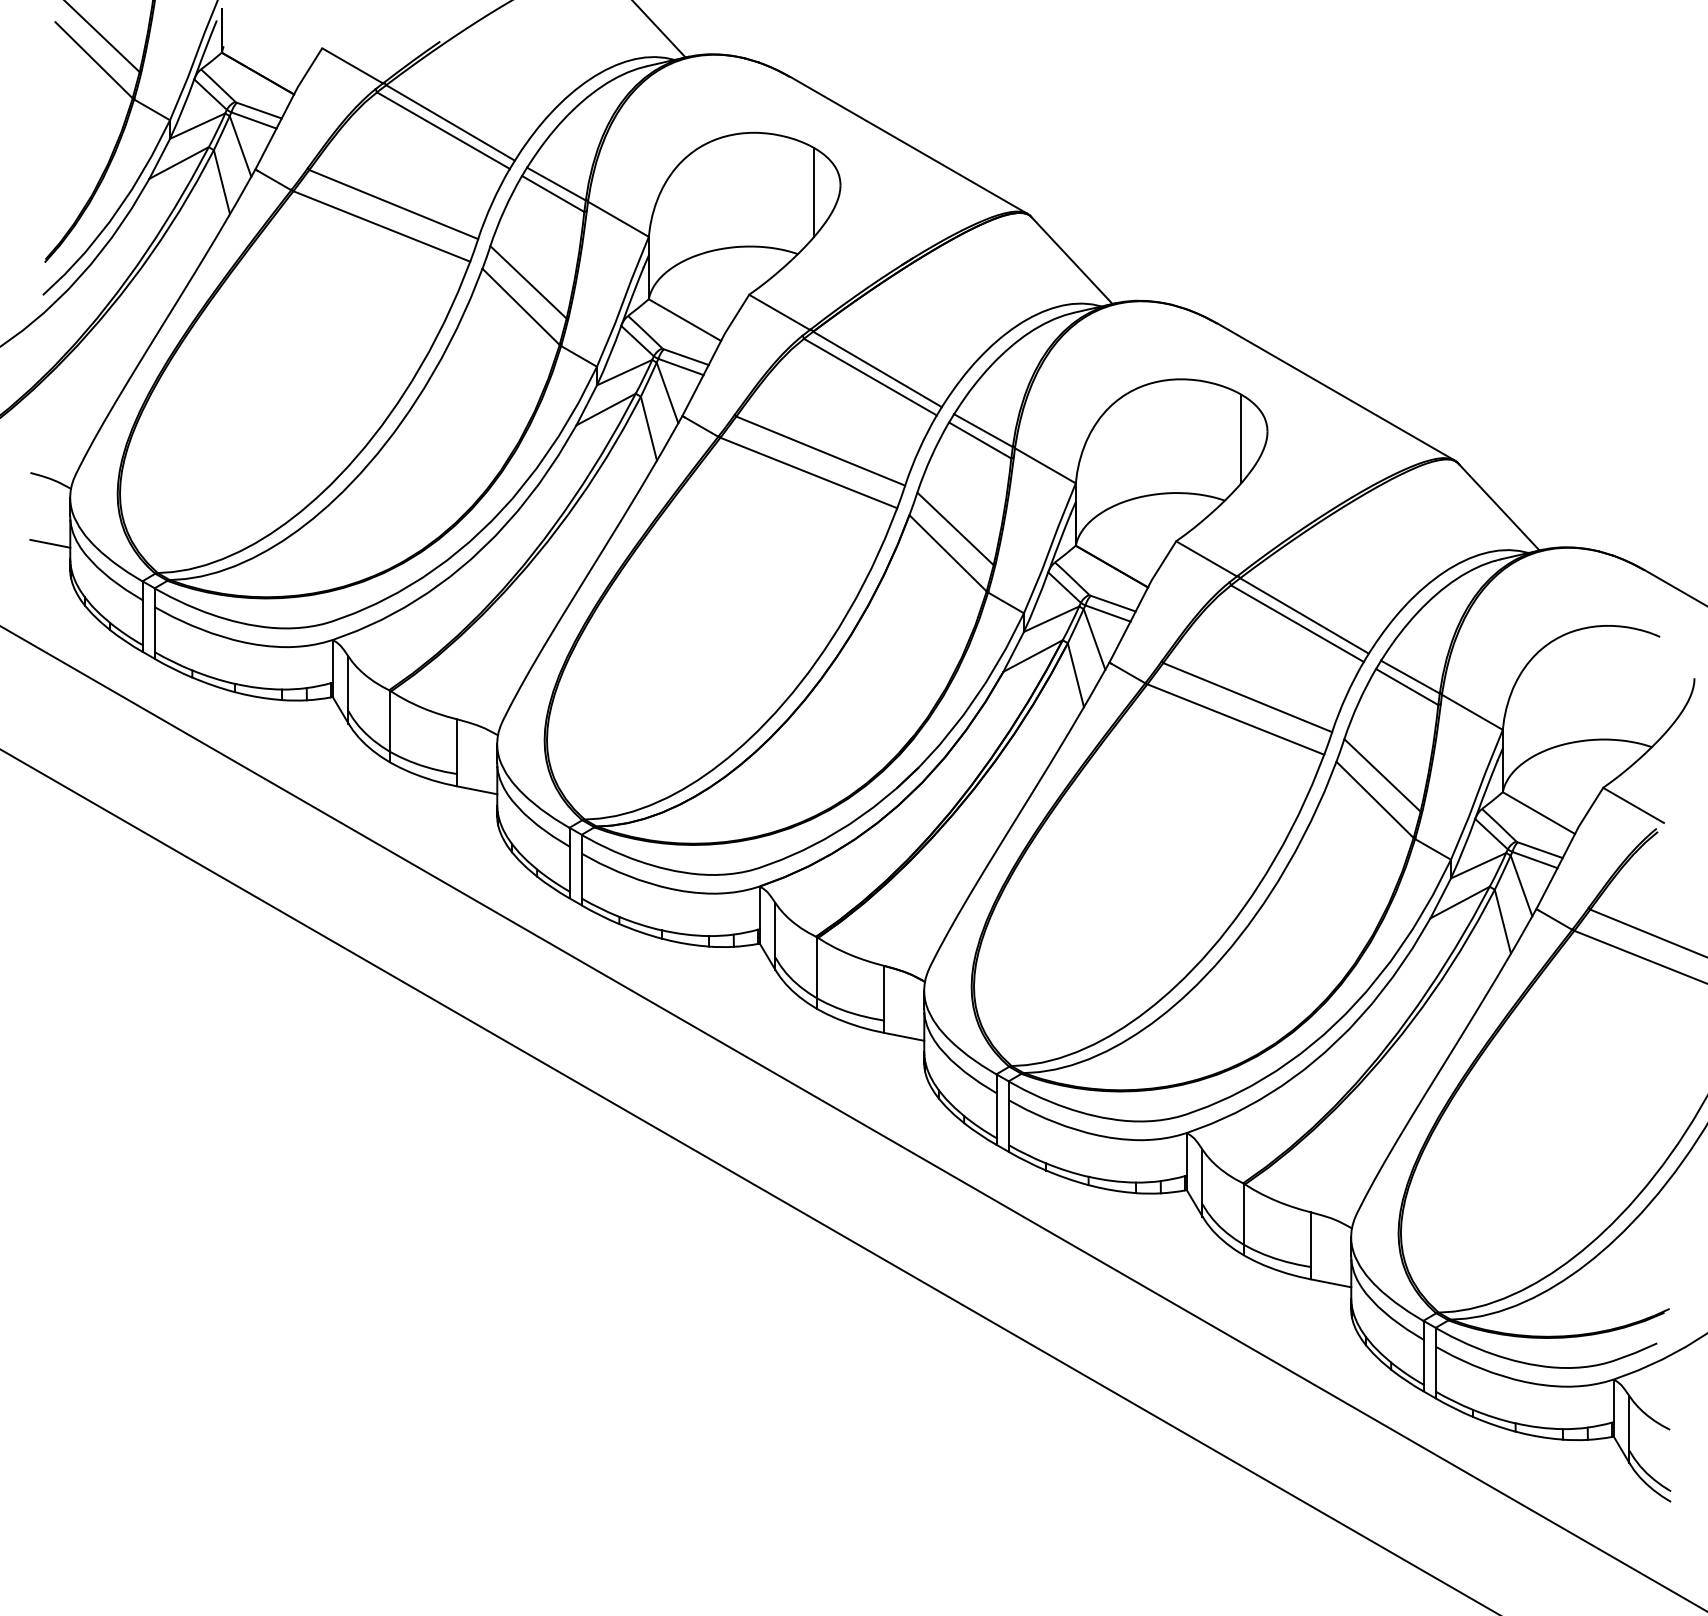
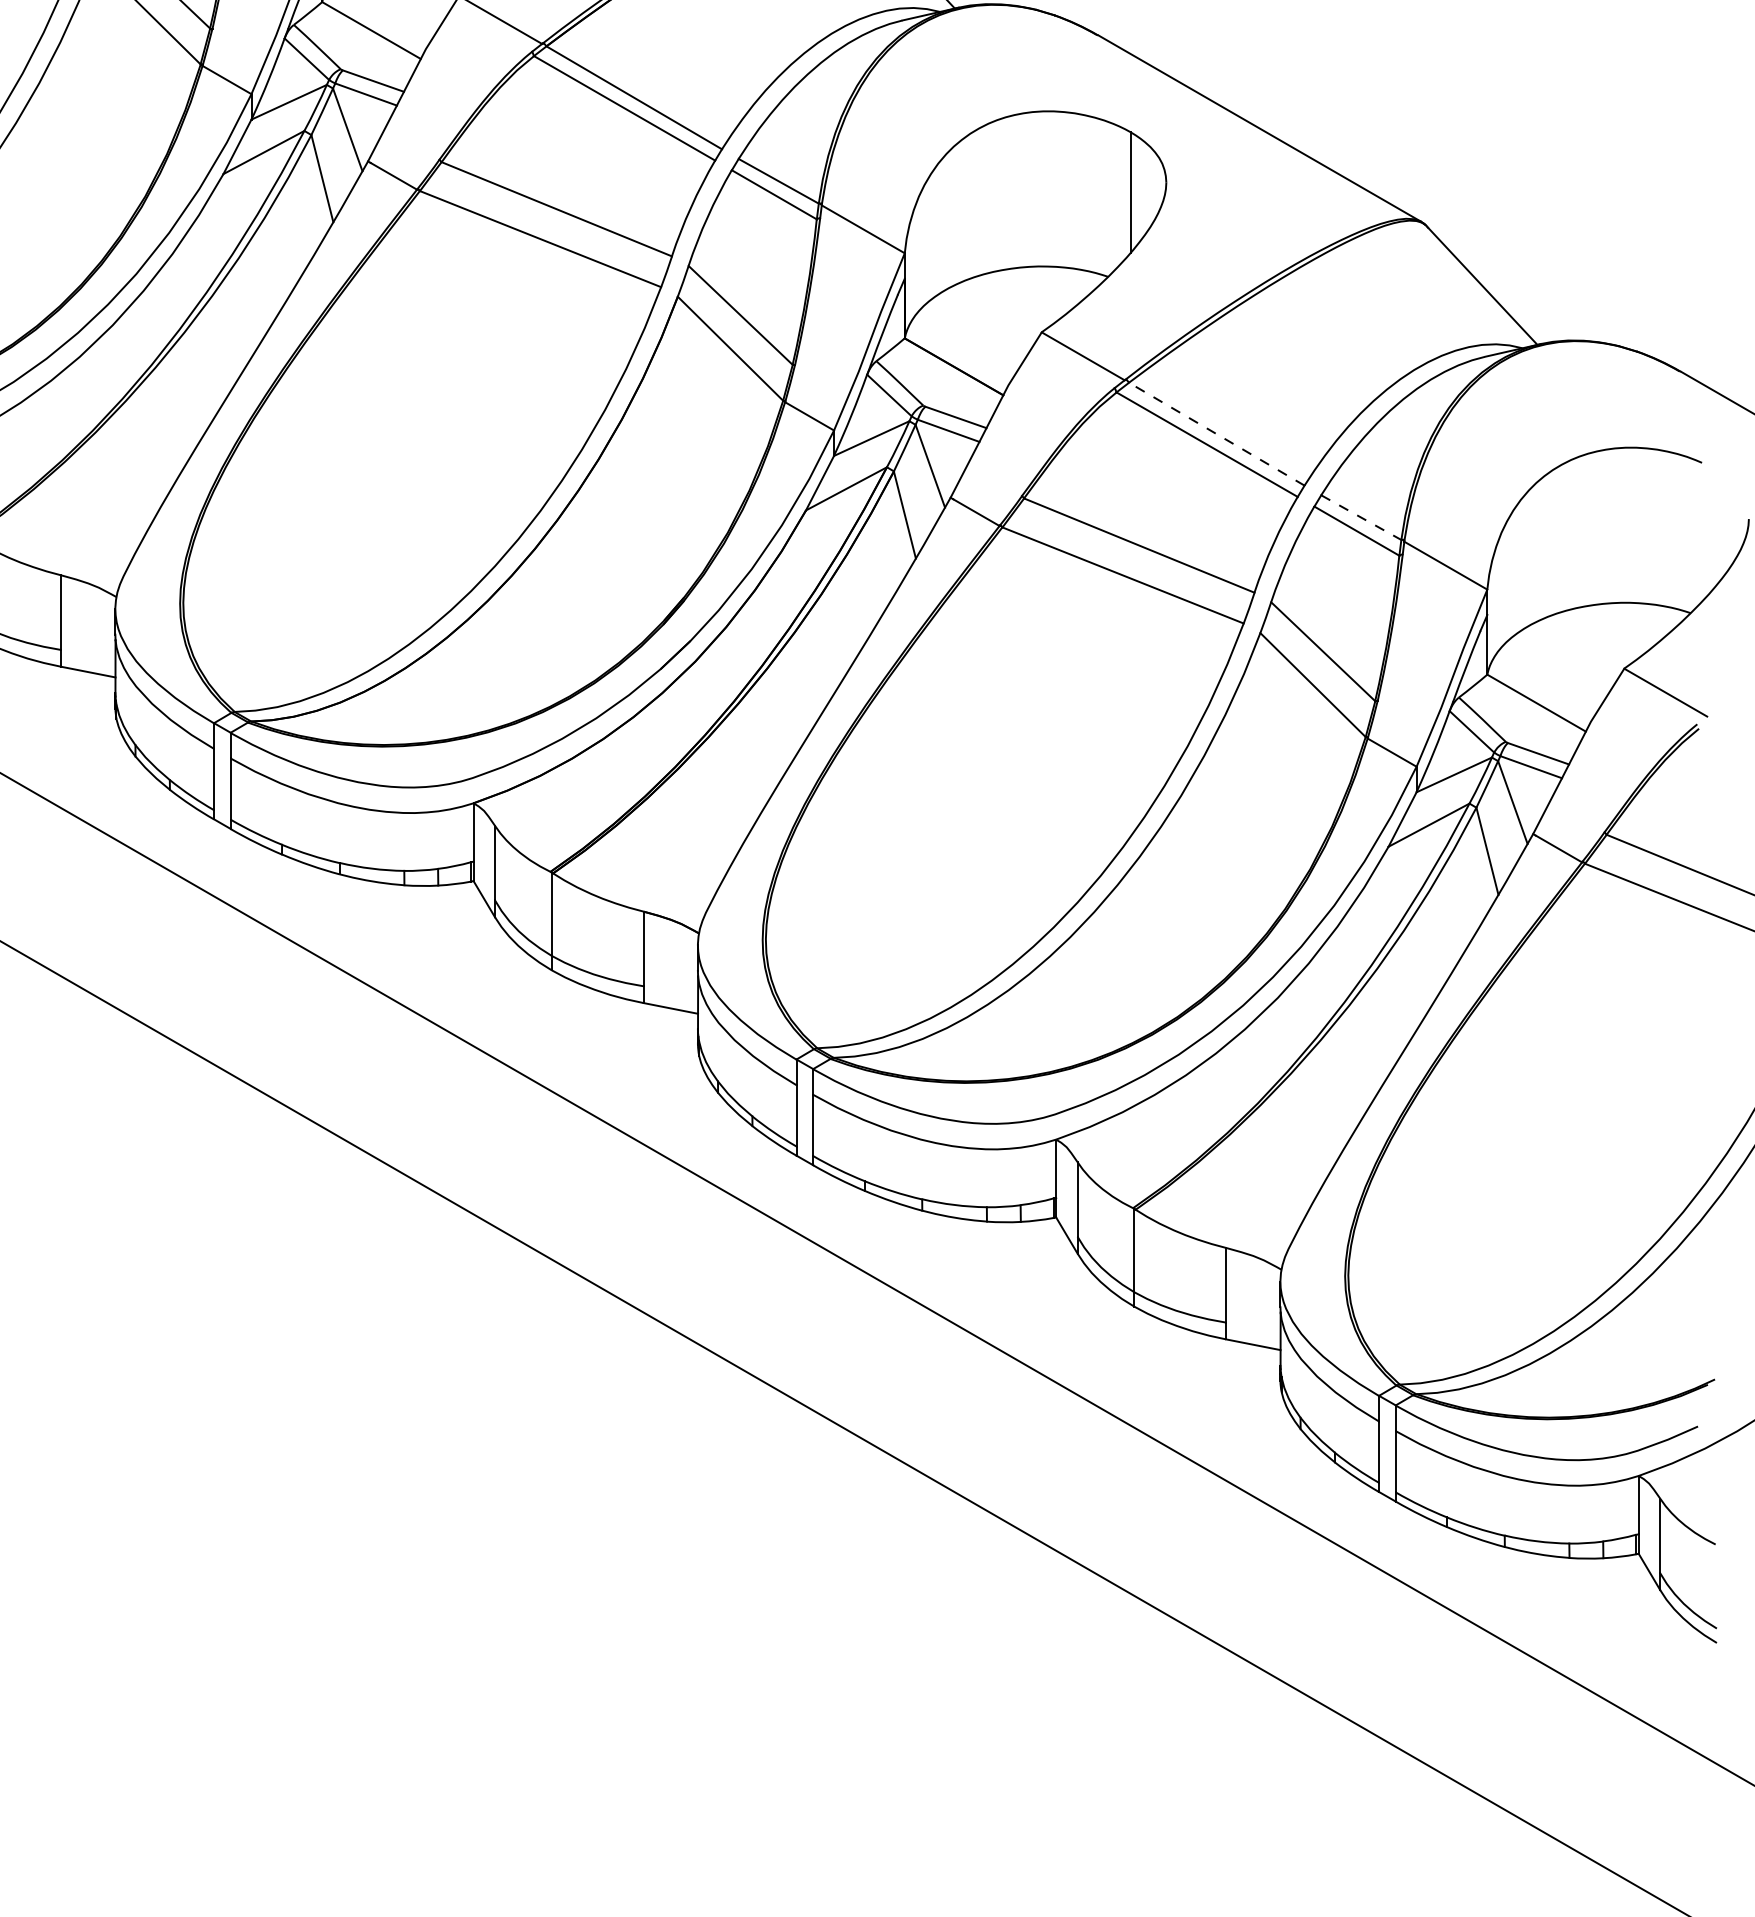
line: (1304, 615) -> (1216, 433), solid -> dashed
line: (1410, 677) -> (1361, 518), solid -> dashed

